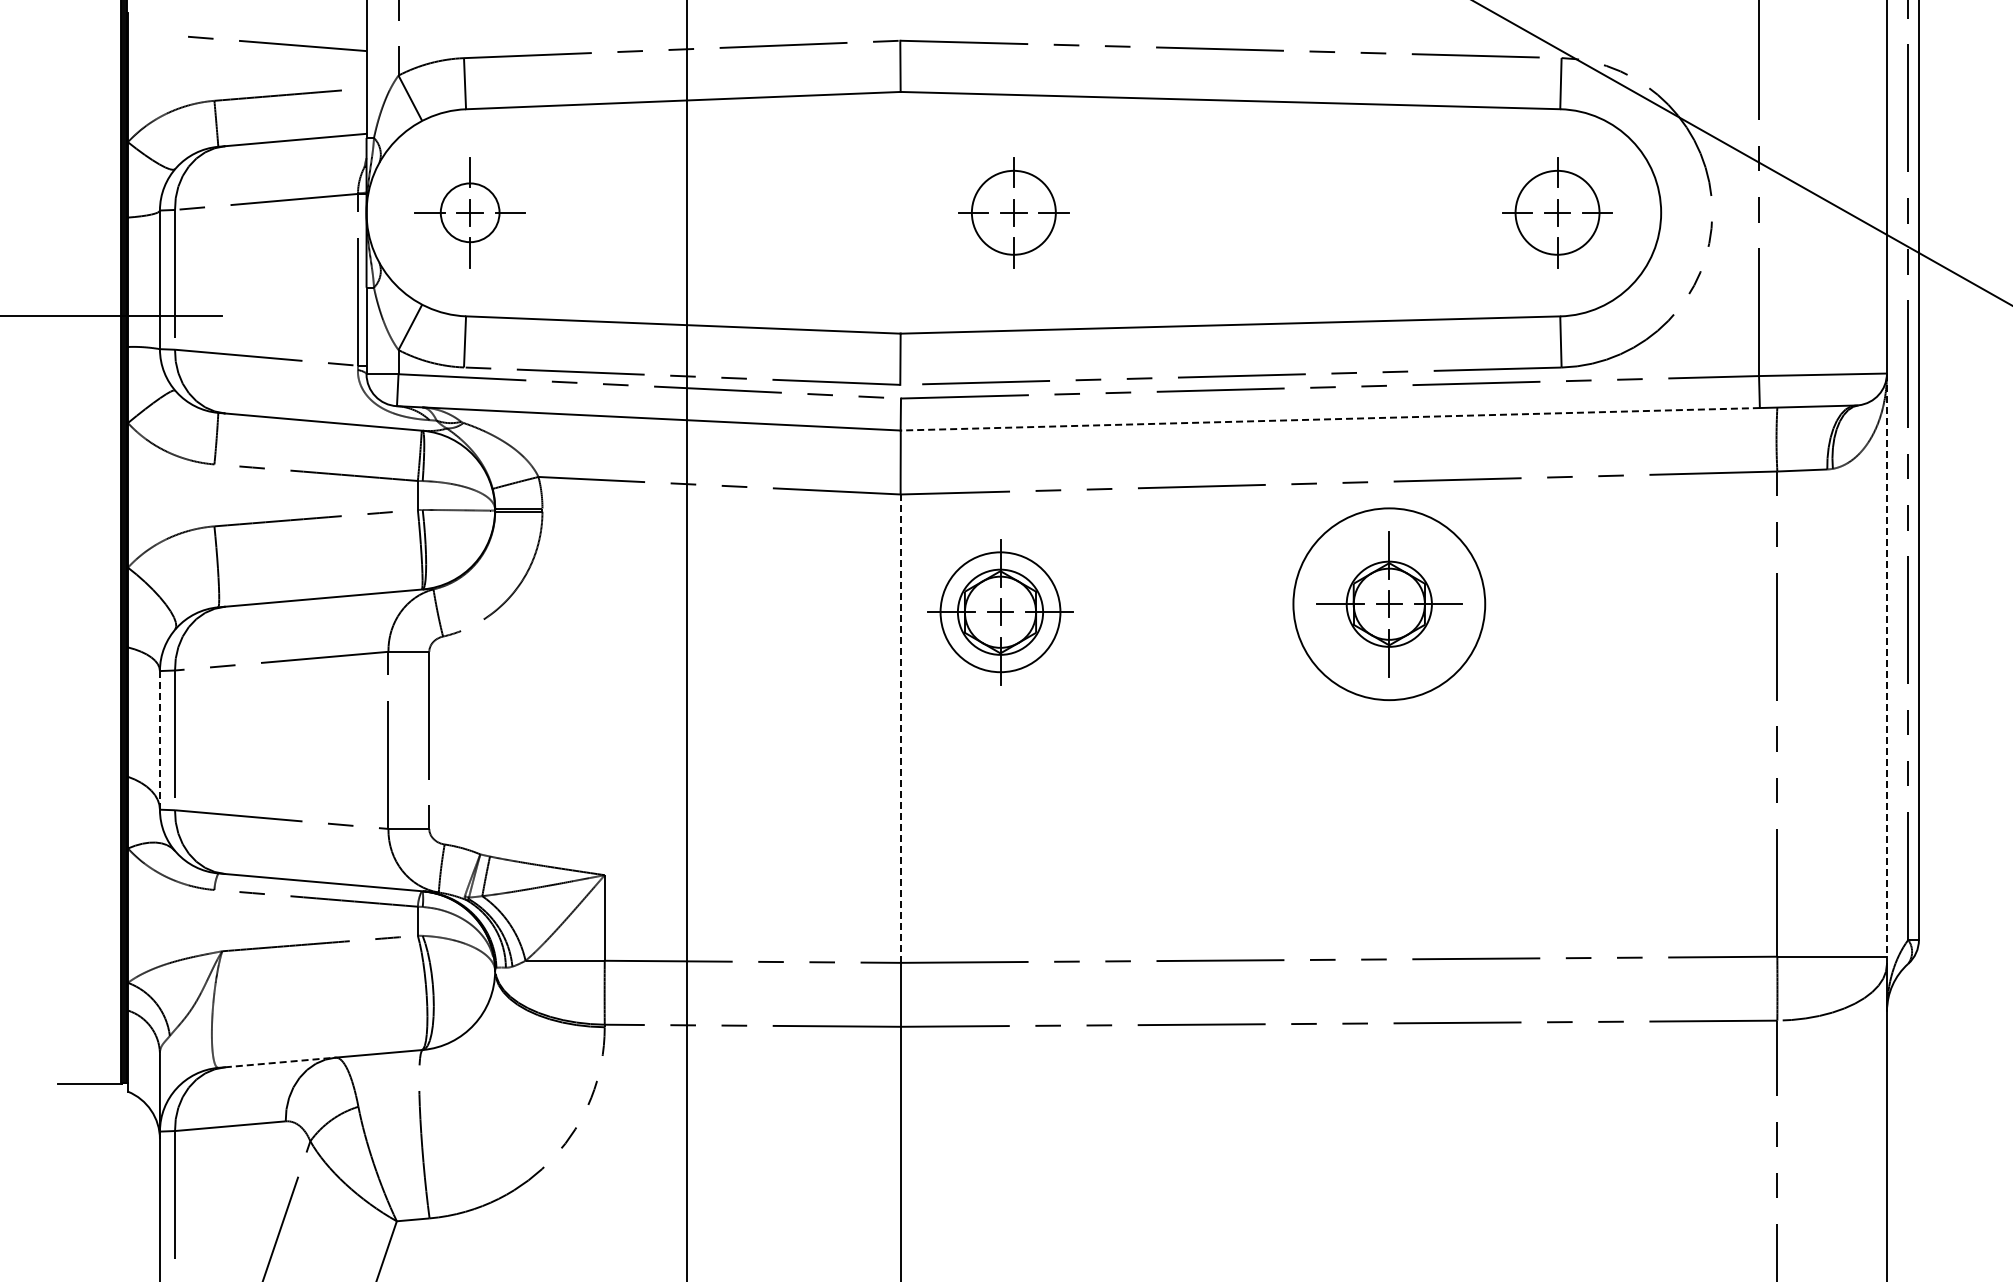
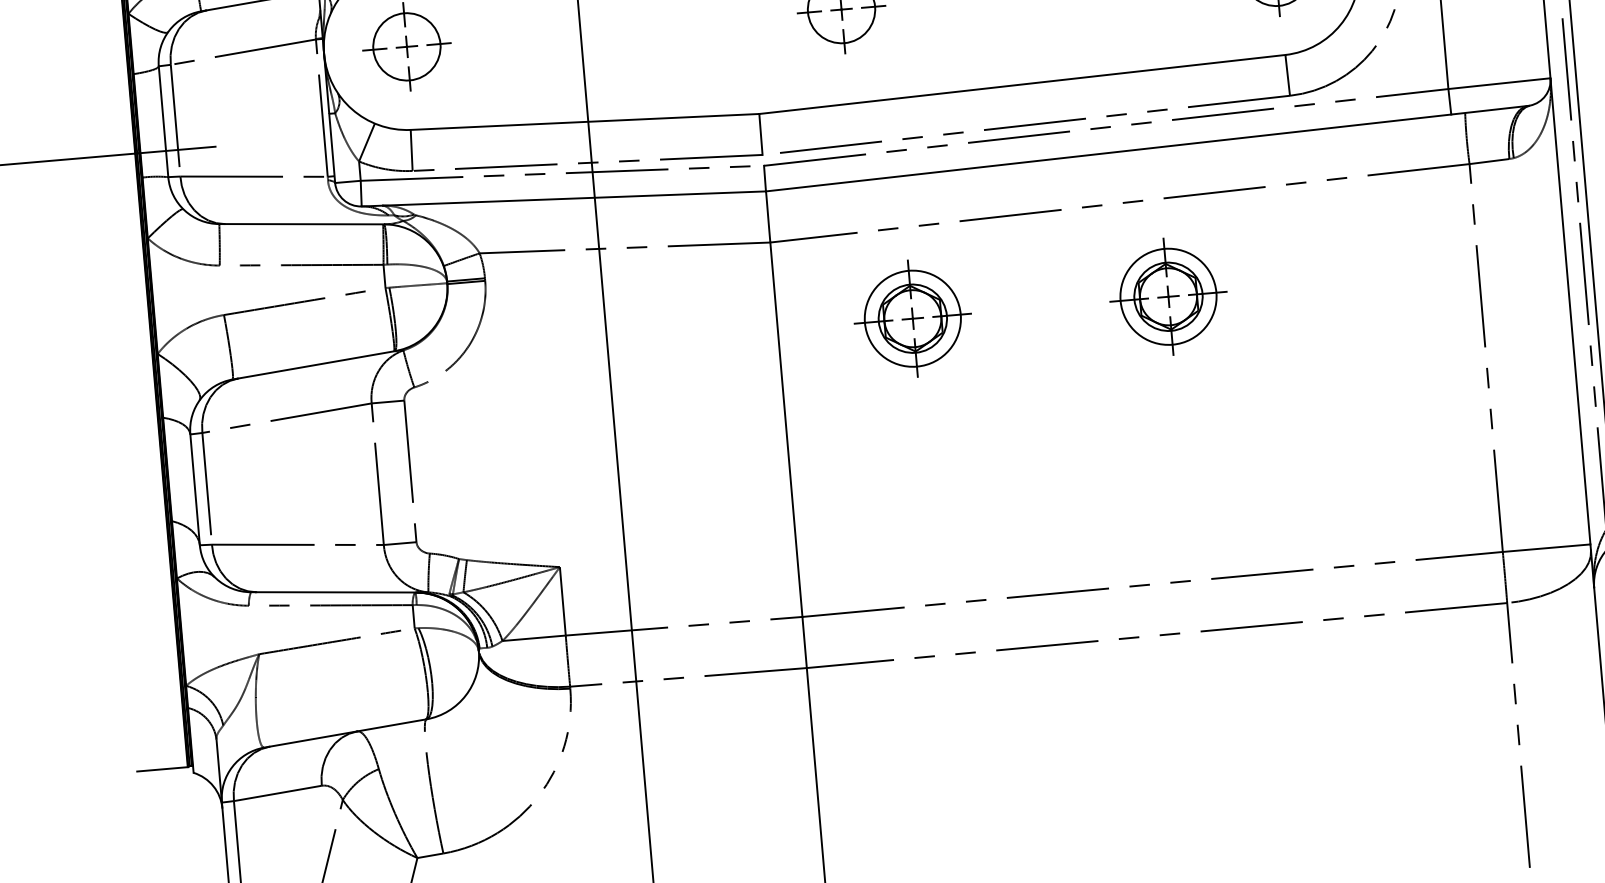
circle: (470, 212) -> (407, 46), size x1.43
line: (1330, 419) -> (1108, 153), dashed -> solid
circle: (1389, 604) -> (1168, 296), size x0.62
part: (1000, 612) -> (912, 318), moved
line: (1886, 665) -> (1570, 311), dashed -> solid
line: (900, 729) -> (786, 430), dashed -> solid
line: (159, 739) -> (194, 489), dashed -> solid
line: (280, 1062) -> (313, 739), dashed -> solid

